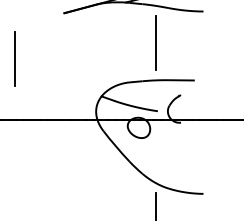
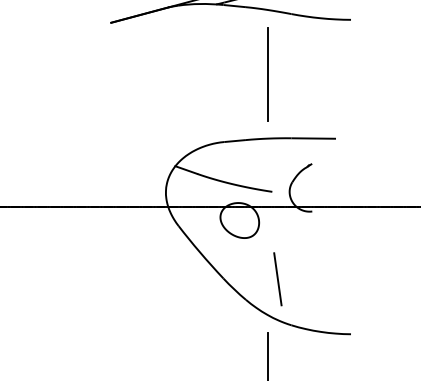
line: (14, 58) -> (25, 100), removed
line: (160, 161) -> (276, 278), added

